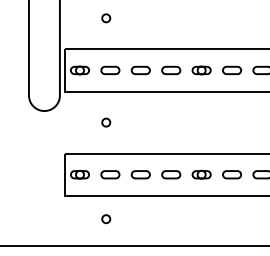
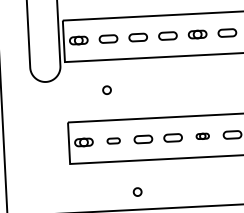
part: (110, 174) -> (113, 140), size x0.7
part: (201, 174) -> (202, 136), size x0.7
part: (106, 219) -> (137, 192), moved

